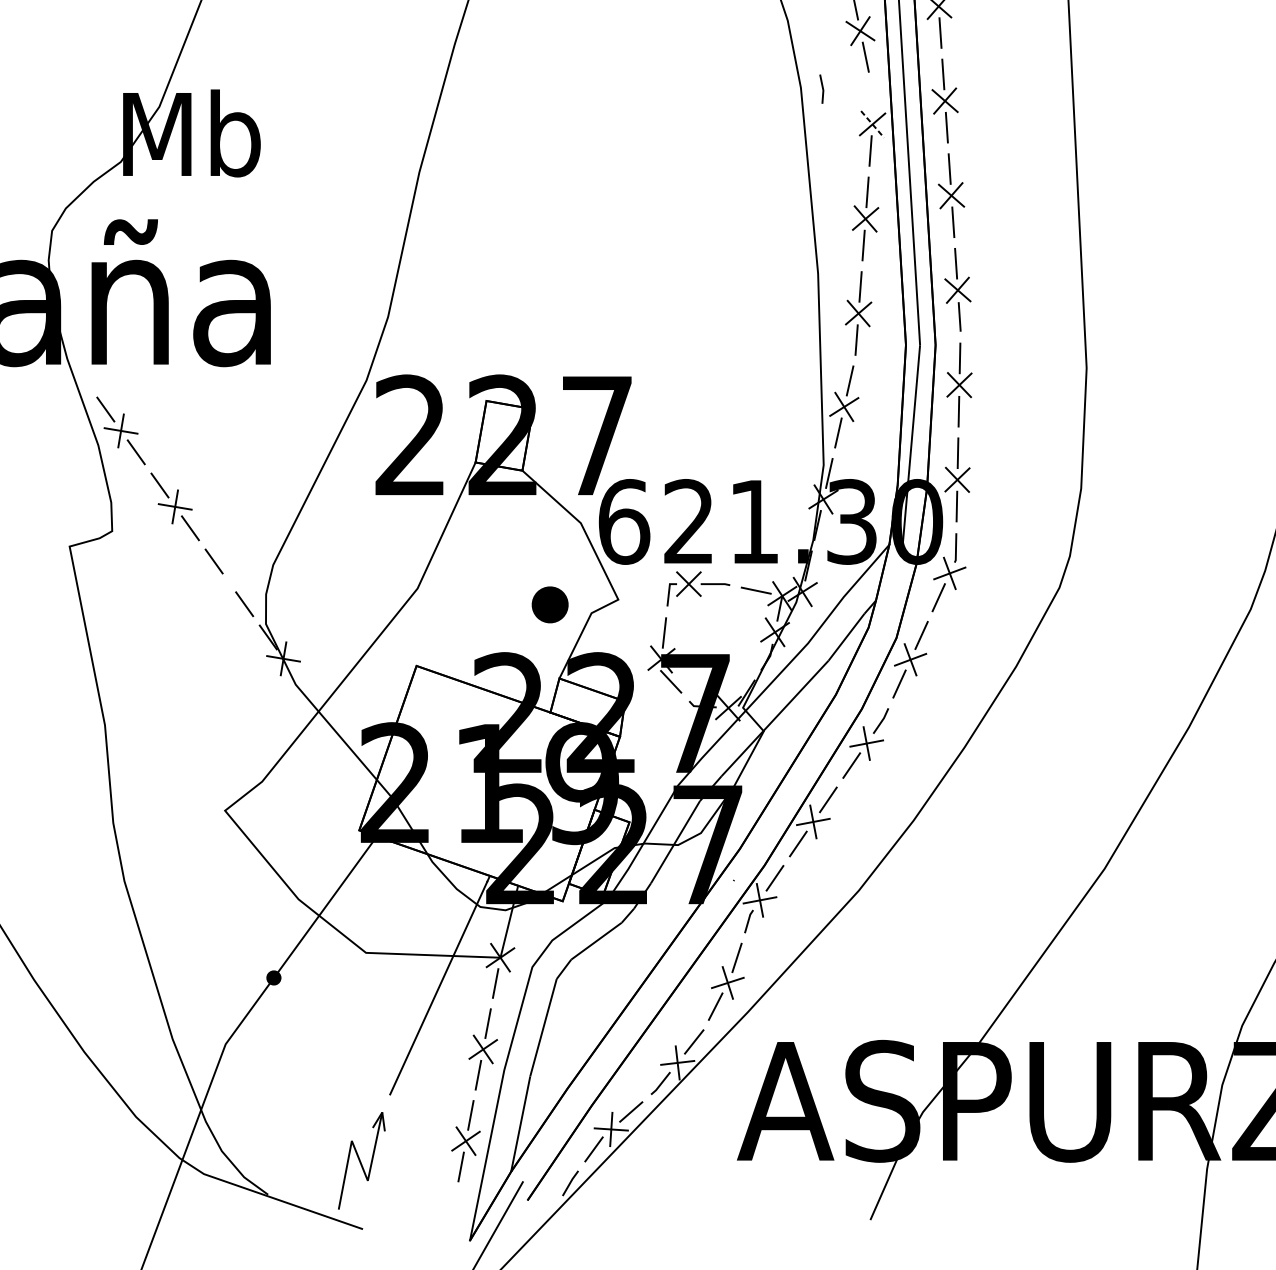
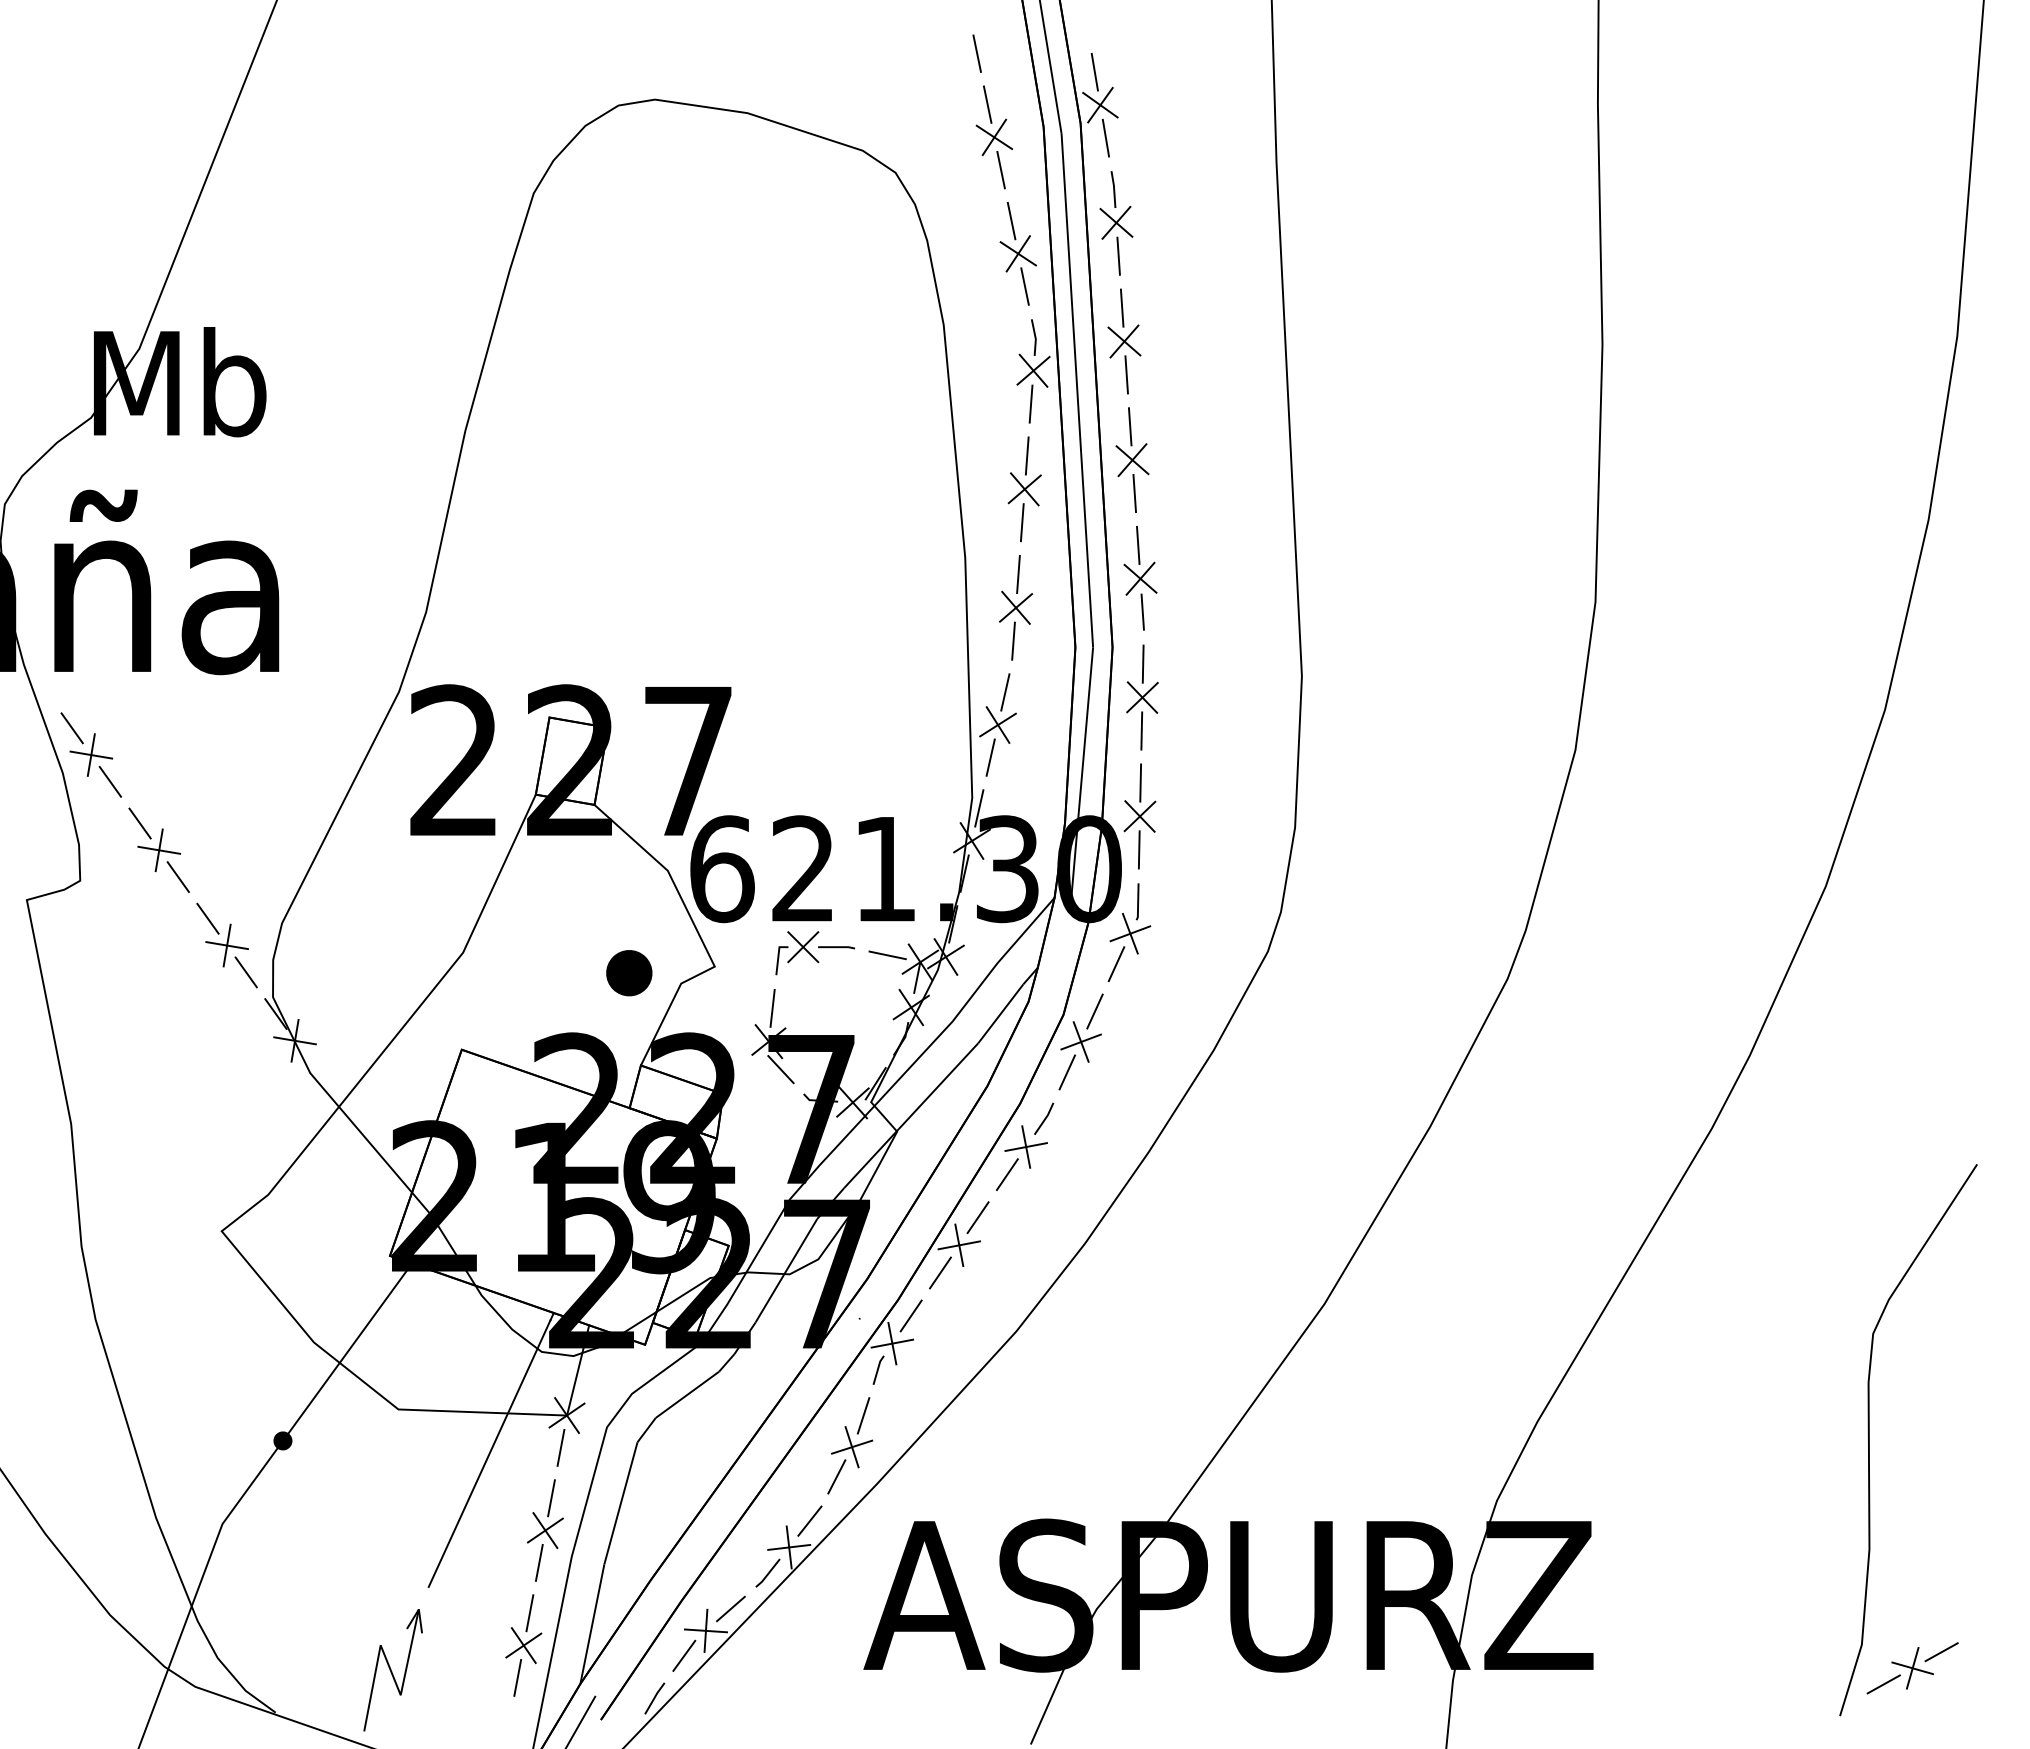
line: (822, 89) -> (1034, 337), moved
line: (872, 124) -> (1033, 371), dashed -> solid
part: (228, 582) -> (226, 945), added

